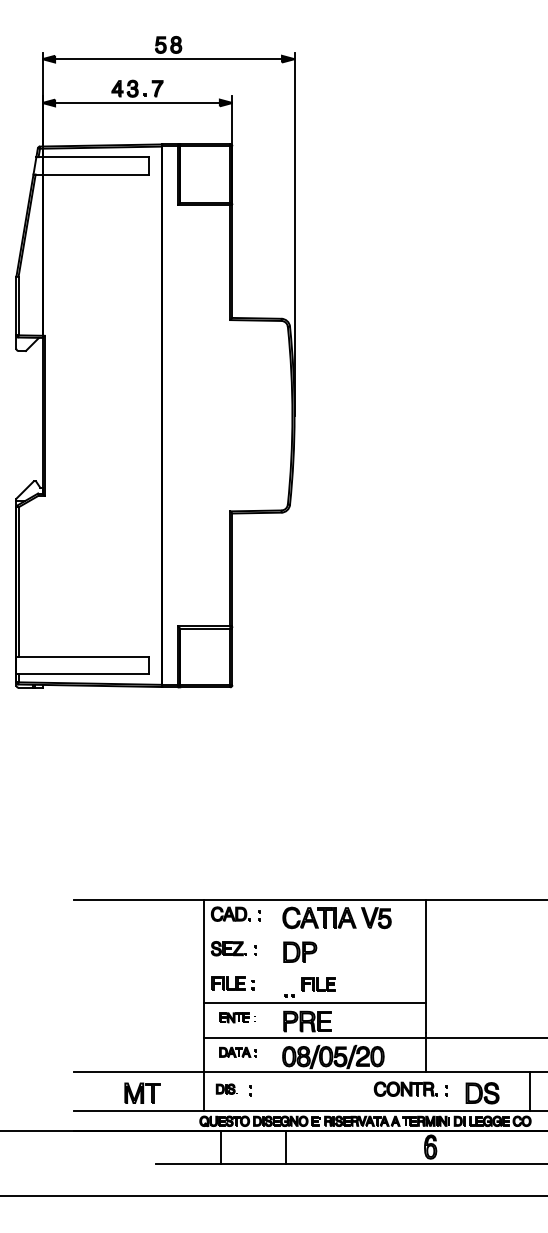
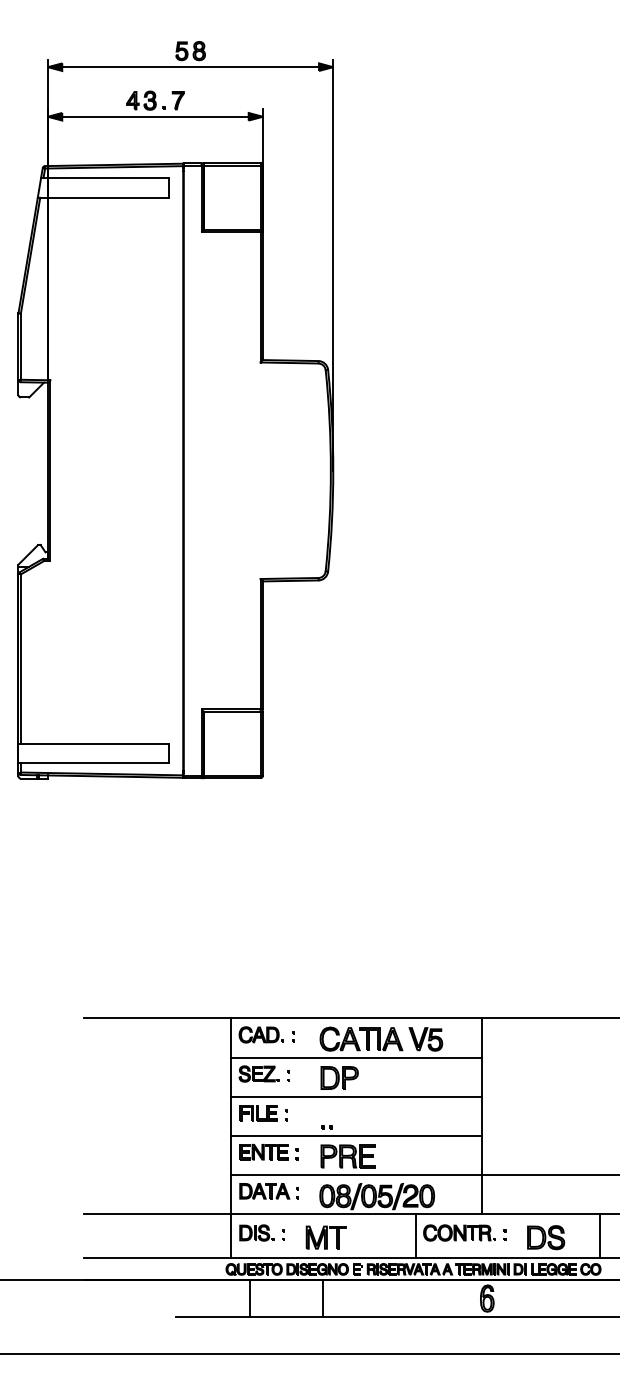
line: (315, 934) -> (356, 1057), added
line: (315, 968) -> (356, 1096), added
part: (318, 984) -> (360, 1114), removed
part: (237, 1018) -> (268, 1152), size x1.43
part: (237, 1052) -> (268, 1191), size x1.43
part: (226, 1088) -> (256, 1232), size x1.43
line: (367, 1091) -> (415, 1235), added
part: (141, 1093) -> (325, 1237), moved

